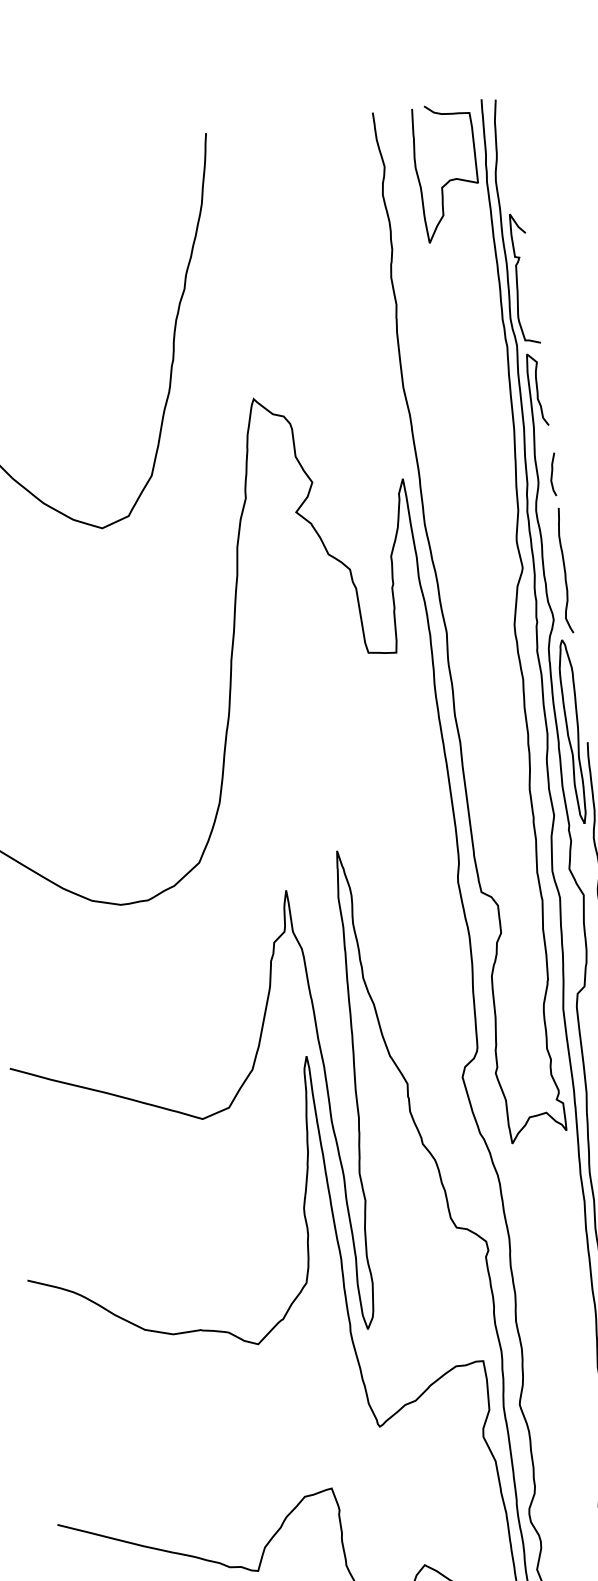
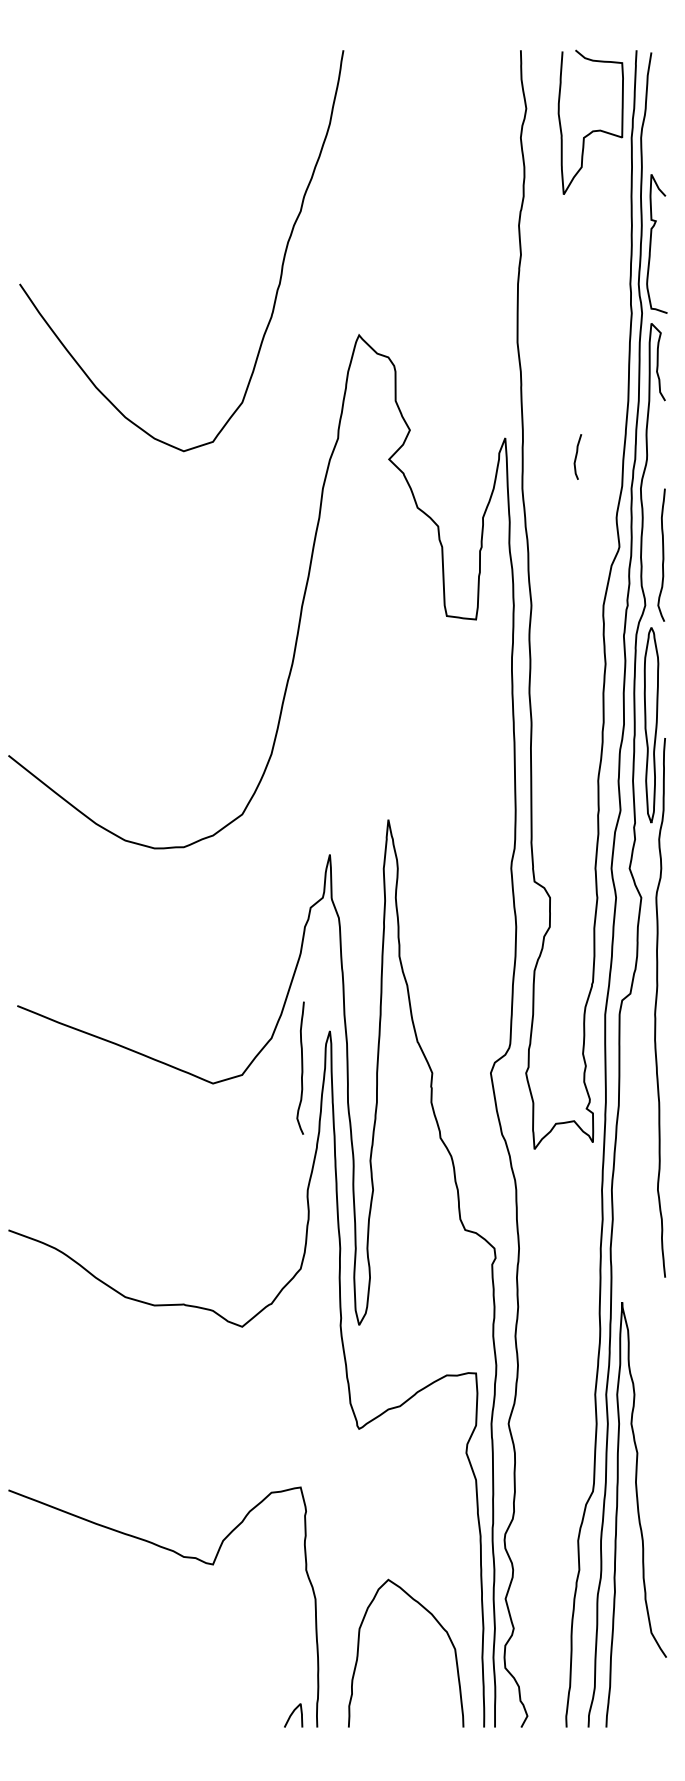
curve: (553, 473) -> (577, 455), moved
curve: (284, 1093) -> (301, 1067), added

